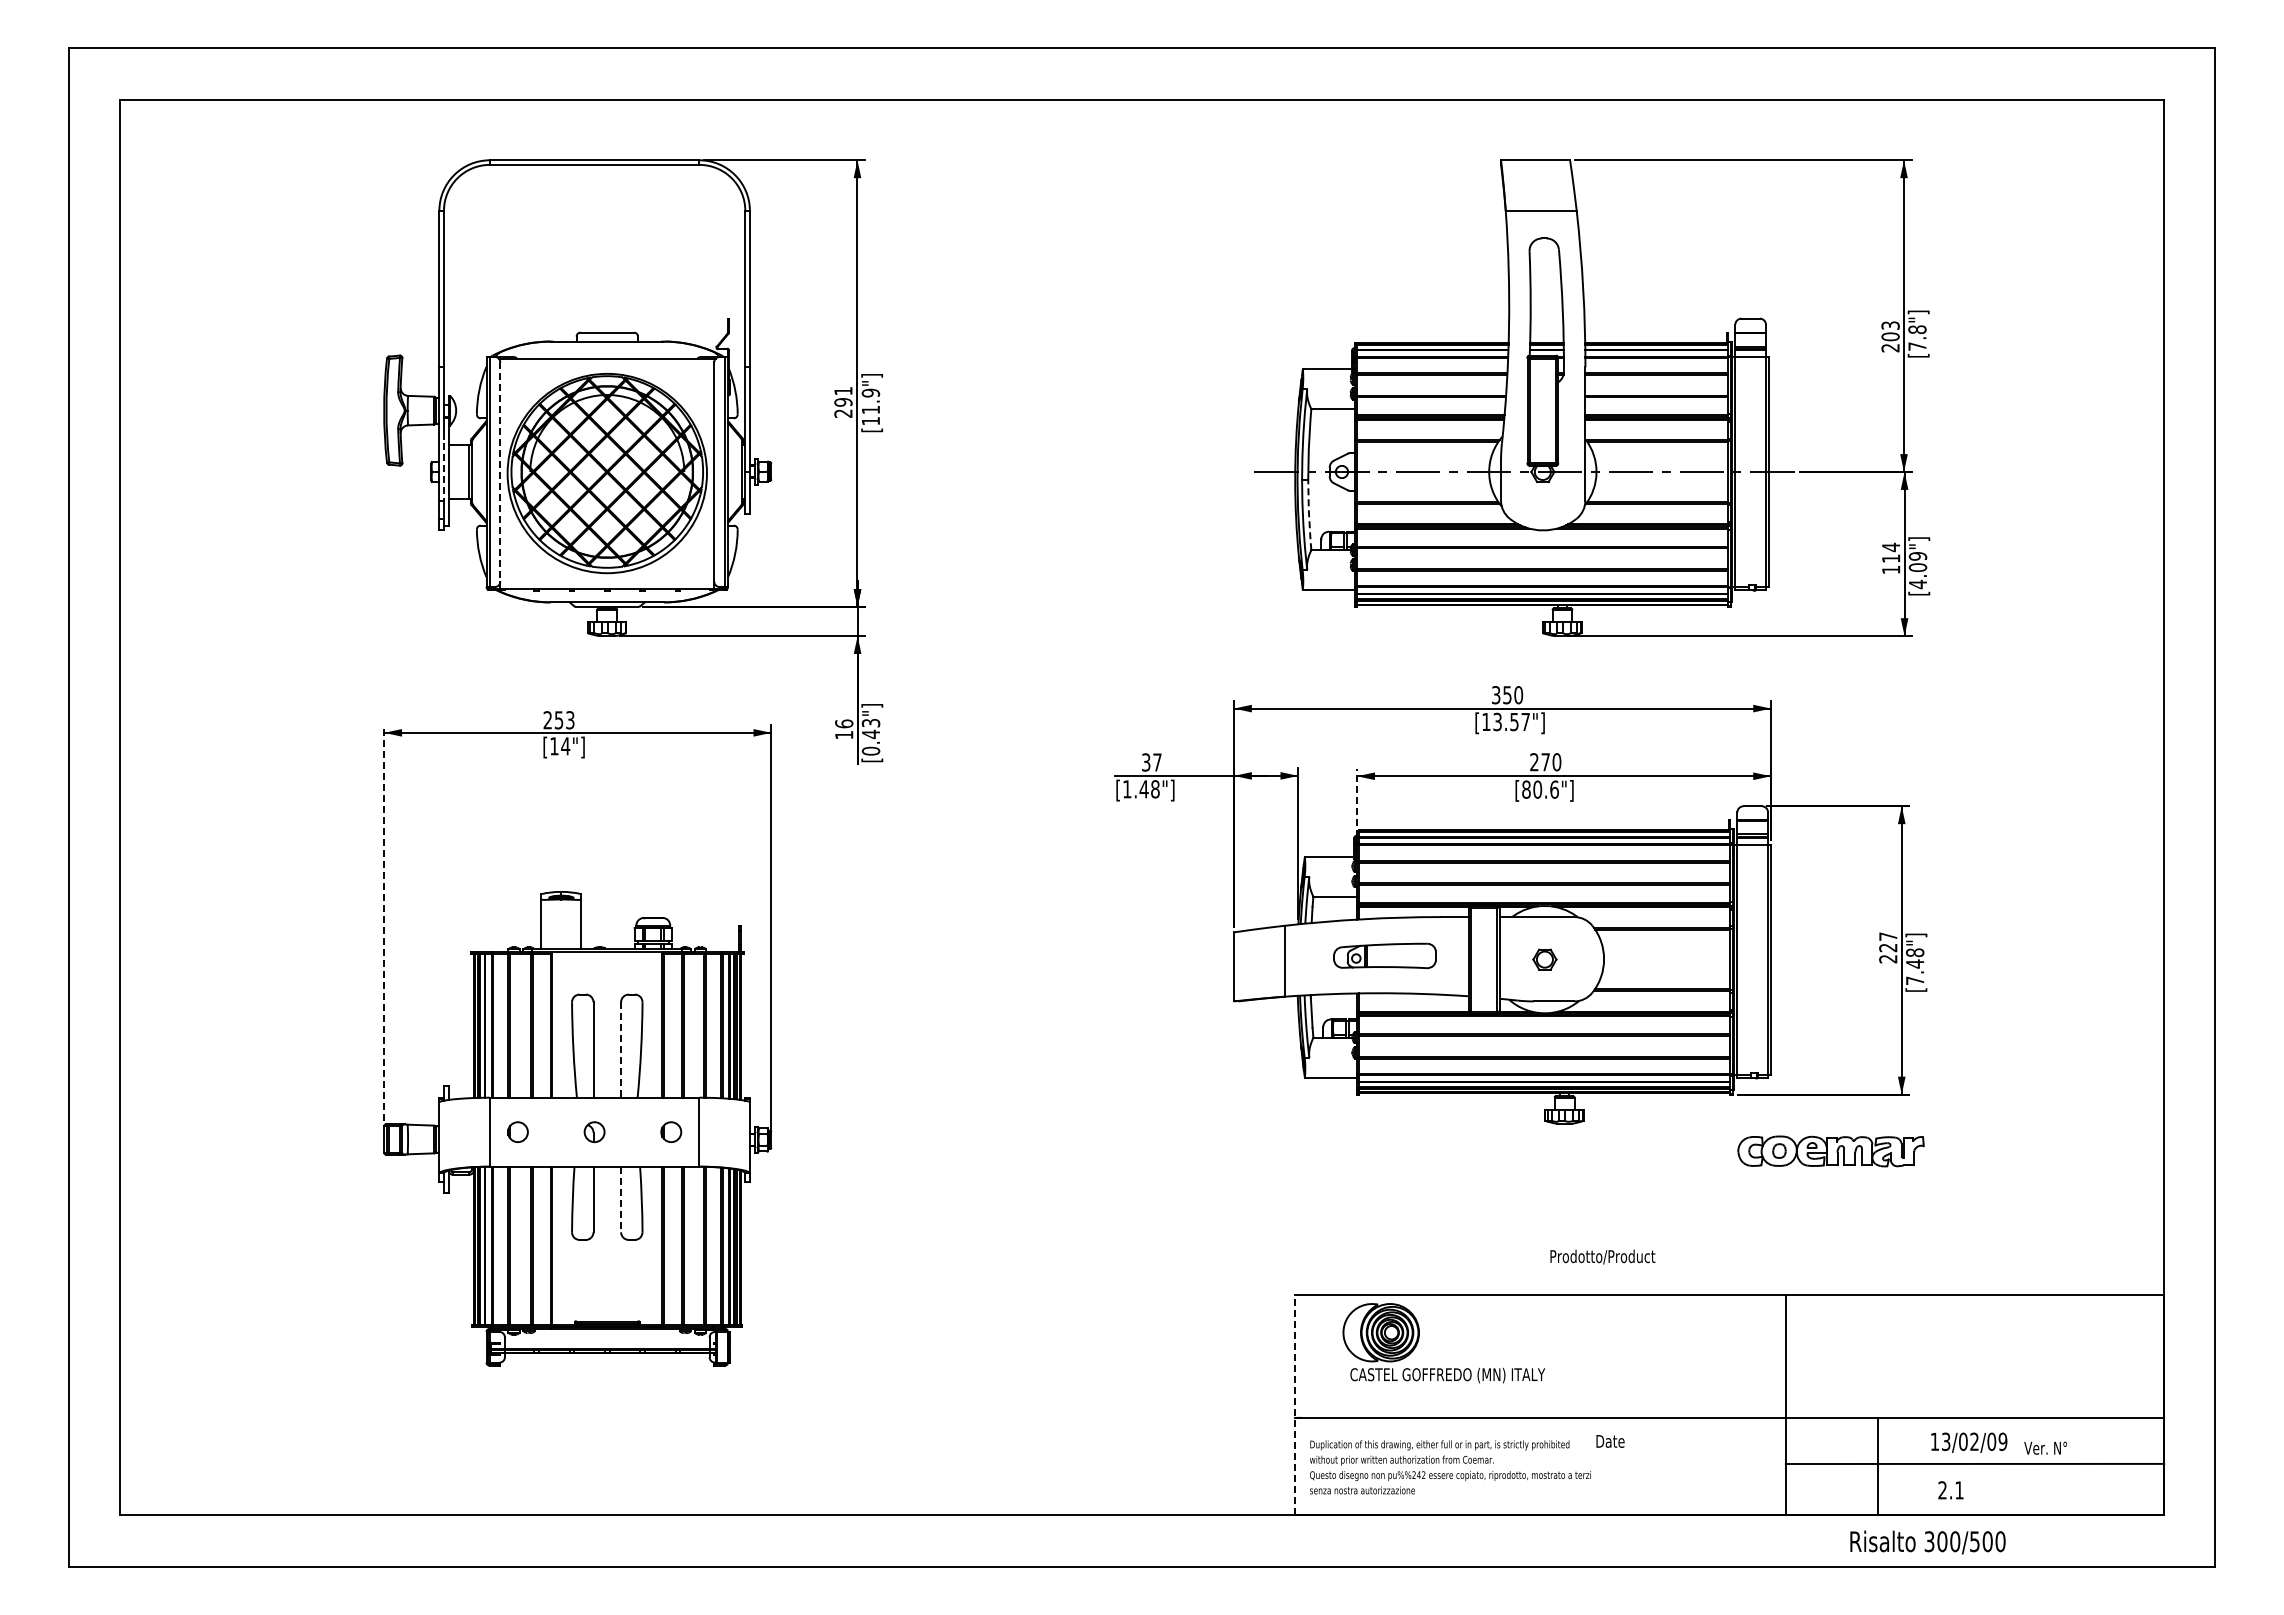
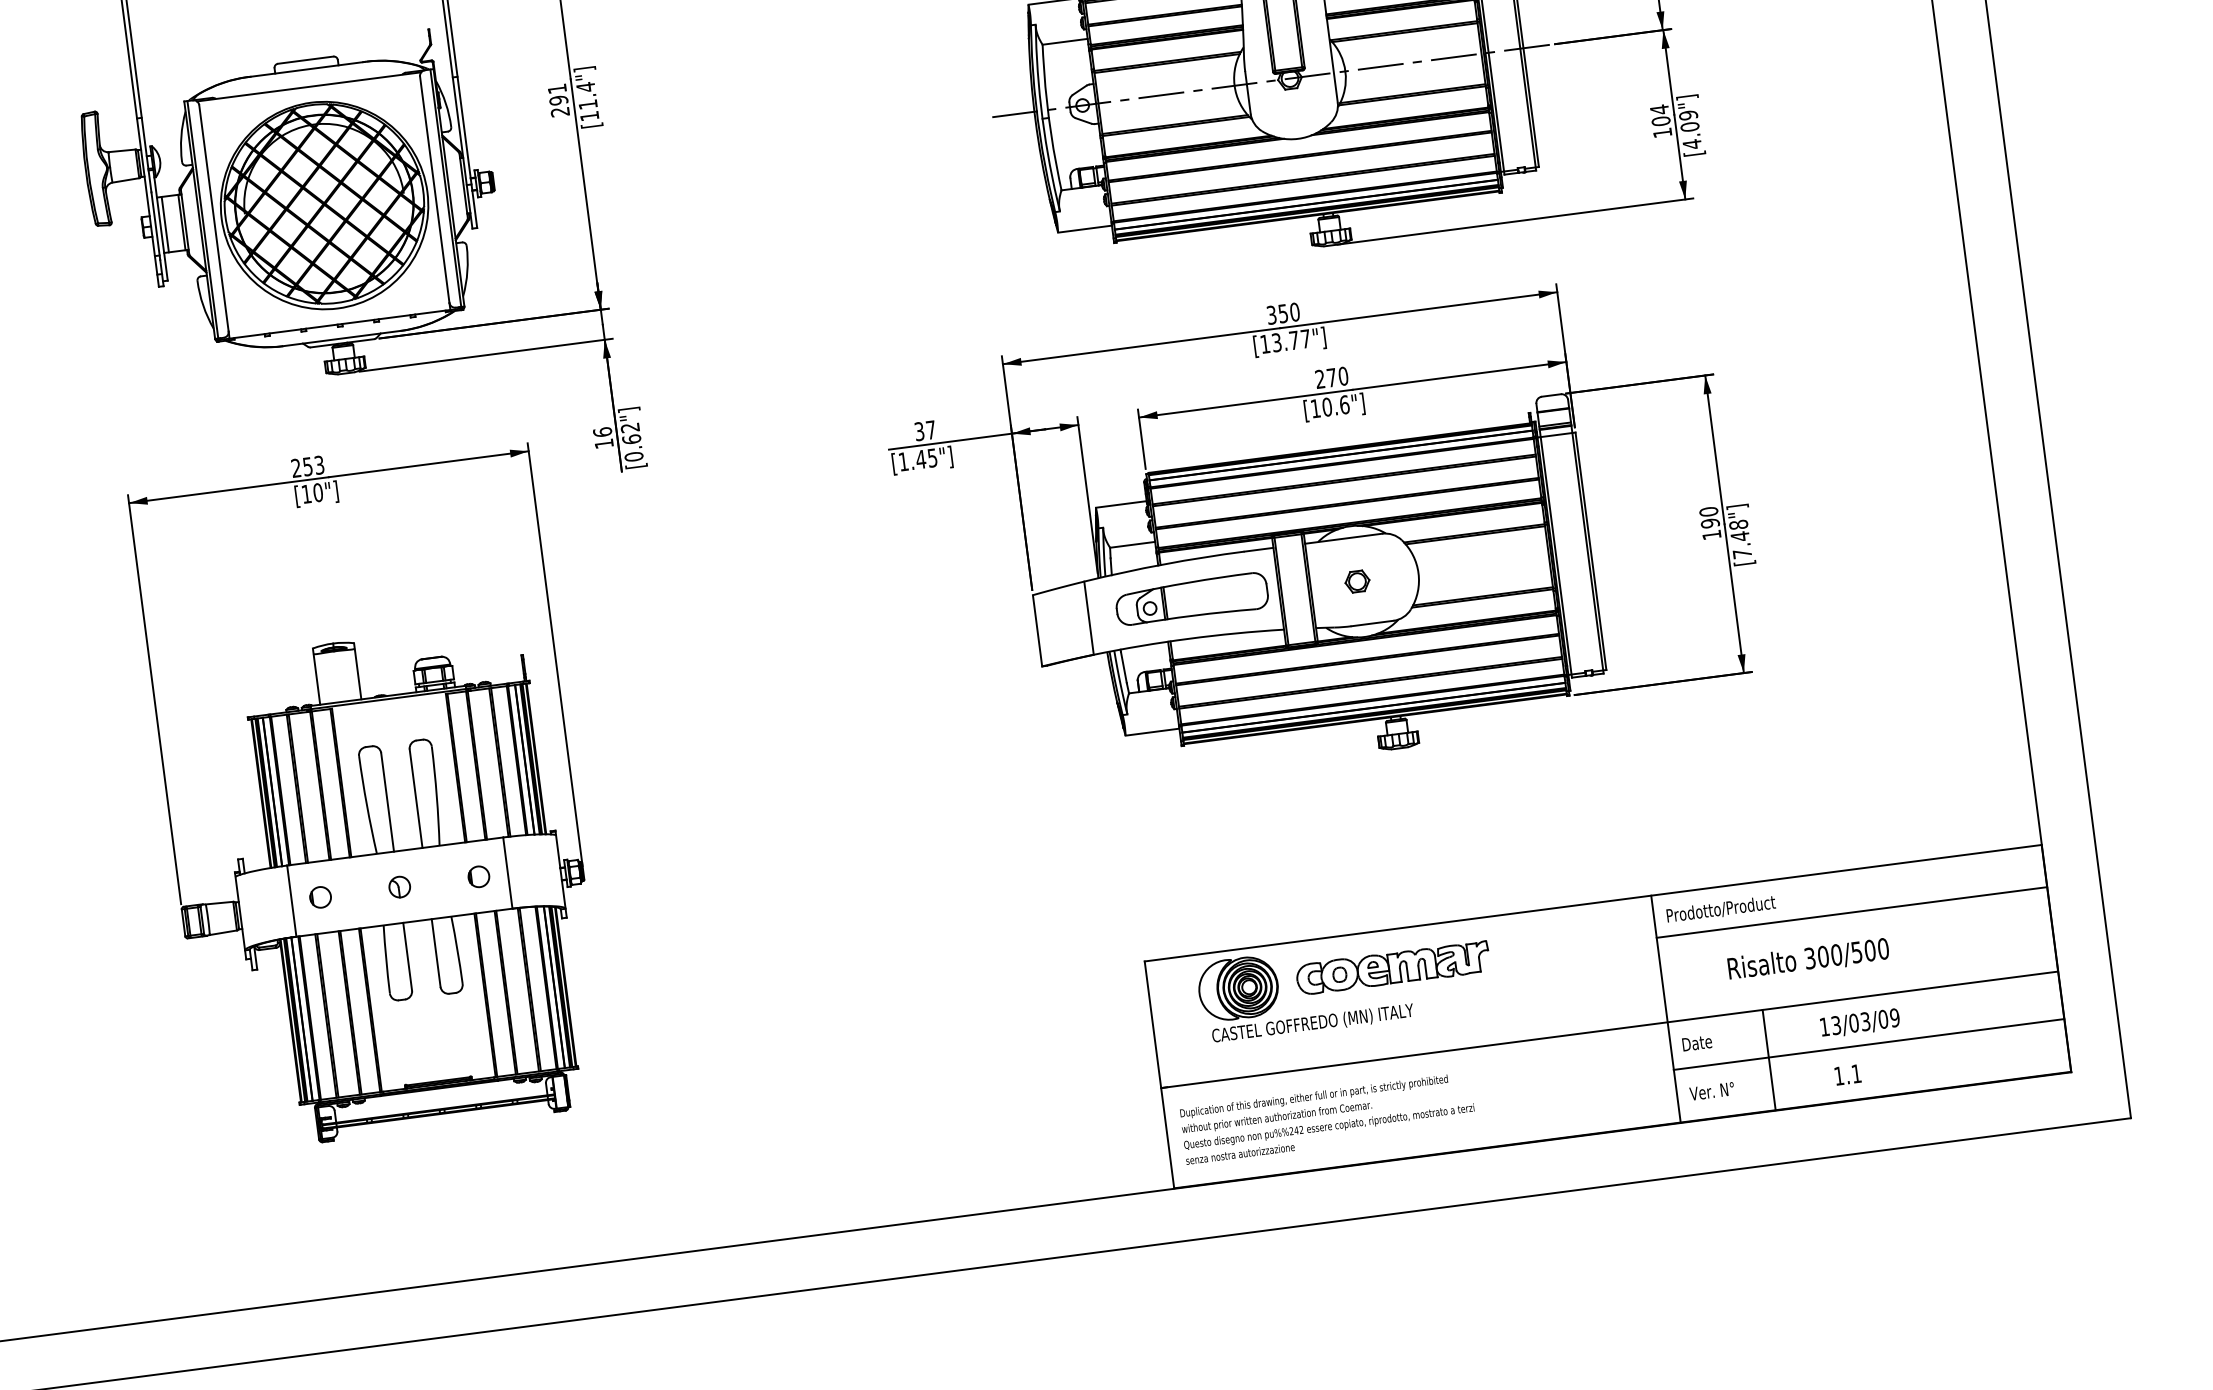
text: (870, 392) -> (585, 86), [11.9"] -> [11.4"]
line: (453, 471) -> (165, 224), added
line: (443, 472) -> (155, 226), dashed -> solid
line: (500, 472) -> (214, 218), dashed -> solid
line: (1309, 514) -> (1054, 153), dashed -> solid
text: (1891, 558) -> (1661, 121), 114 -> 104
text: (1514, 722) -> (1294, 340), [13.57"] -> [13.77"]
text: (870, 729) -> (630, 434), [0.43"] -> [0.62"]
text: (565, 746) -> (318, 492), [14"] -> [10"]
text: (1155, 789) -> (932, 458), [1.48"] -> [1.45"]
text: (1526, 789) -> (1315, 408), [80.6"] -> [10.6"]
line: (1357, 797) -> (1142, 439), dashed -> solid
line: (384, 922) -> (154, 698), dashed -> solid
text: (1888, 947) -> (1710, 523), 227 -> 190
part: (1384, 955) -> (1191, 598), size x1.43
line: (621, 1049) -> (416, 798), dashed -> solid
part: (1830, 1151) -> (1392, 968), moved
line: (621, 1199) -> (436, 952), dashed -> solid
text: (1602, 1256) -> (1720, 908), moved
line: (1974, 1336) -> (1851, 913), added
line: (1295, 1405) -> (1159, 1075), dashed -> solid
text: (1610, 1441) -> (1697, 1043), moved
text: (1974, 1441) -> (1865, 1021), 13/02/09 -> 13/03/09
text: (2045, 1447) -> (1711, 1090), moved
text: (1942, 1490) -> (1839, 1076), 2.1 -> 1.1
text: (1927, 1542) -> (1808, 959), moved

